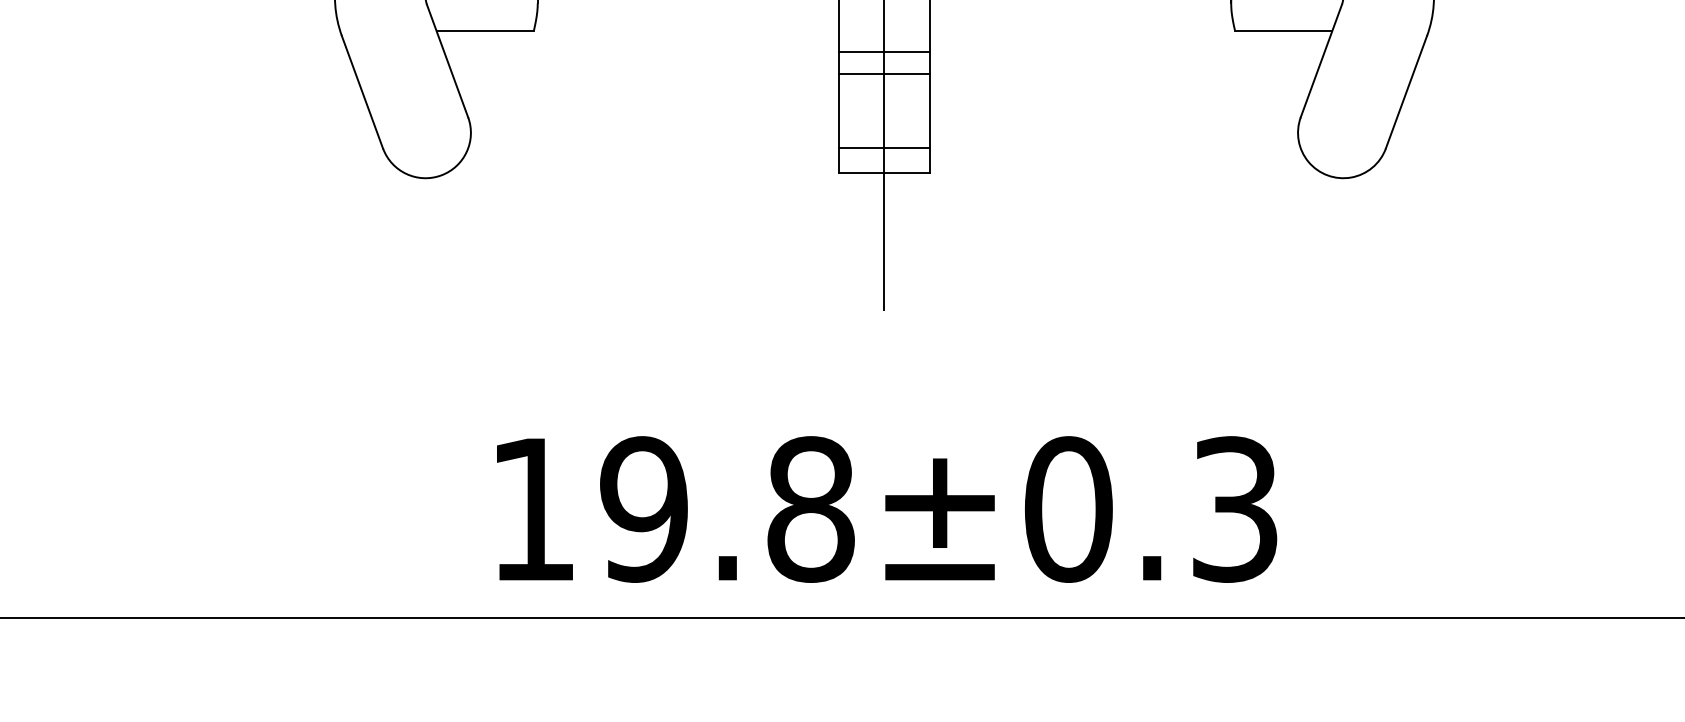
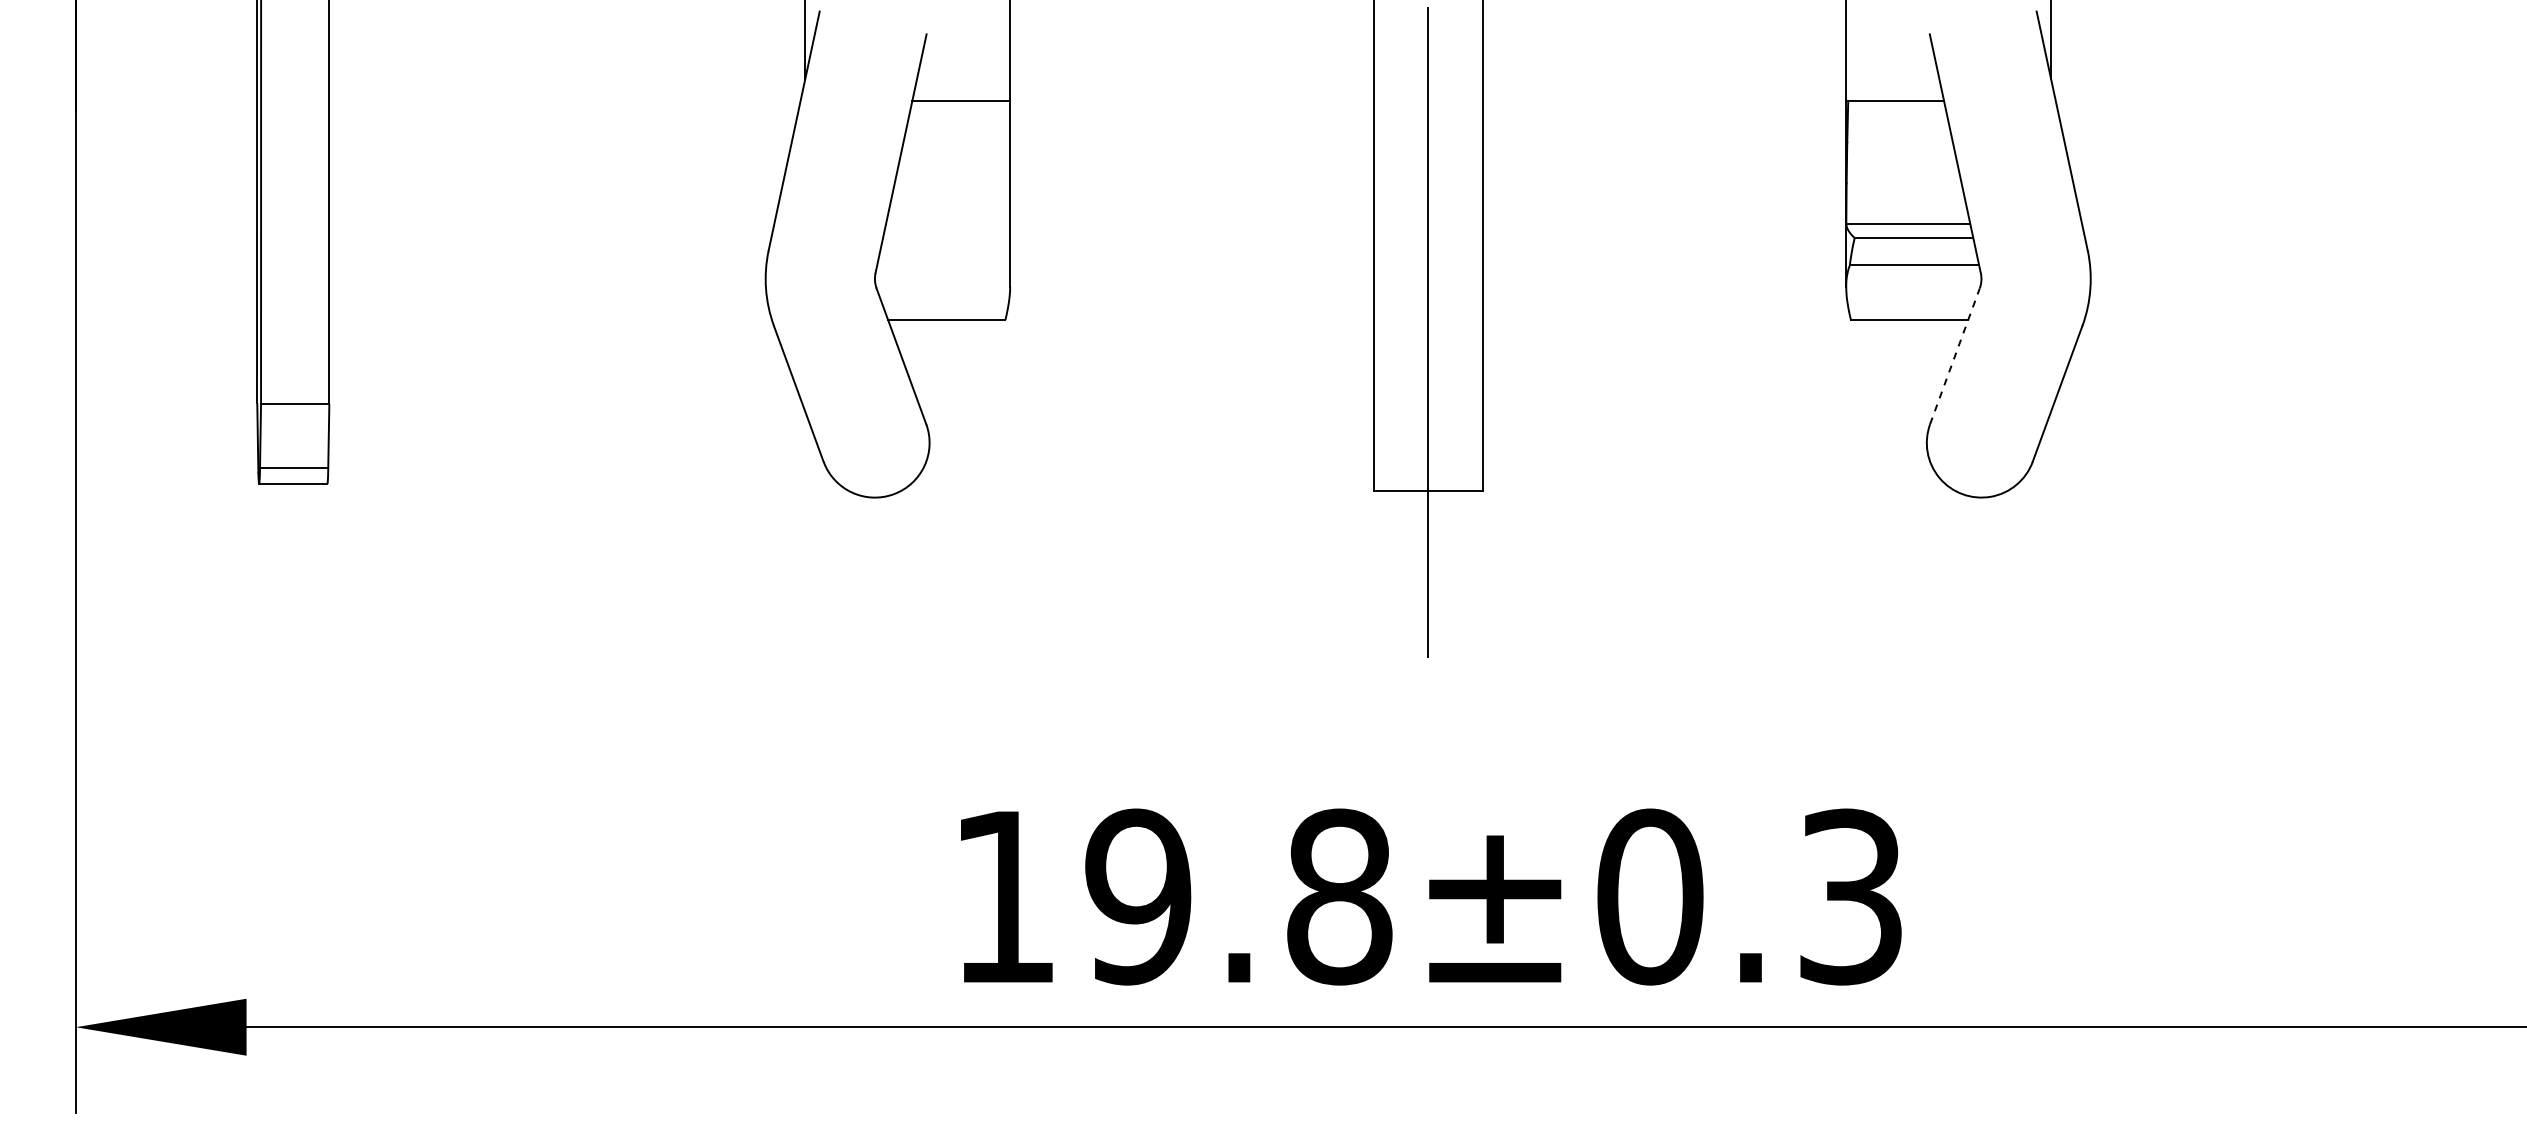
line: (883, 52) -> (1427, 345), removed
line: (1321, 60) -> (1955, 355), solid -> dashed
line: (883, 74) -> (1427, 372), removed
line: (883, 147) -> (1427, 460), removed

